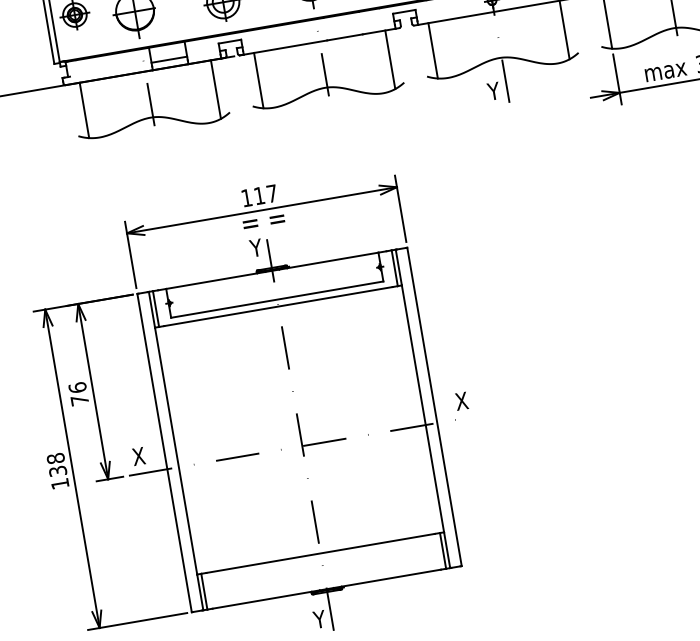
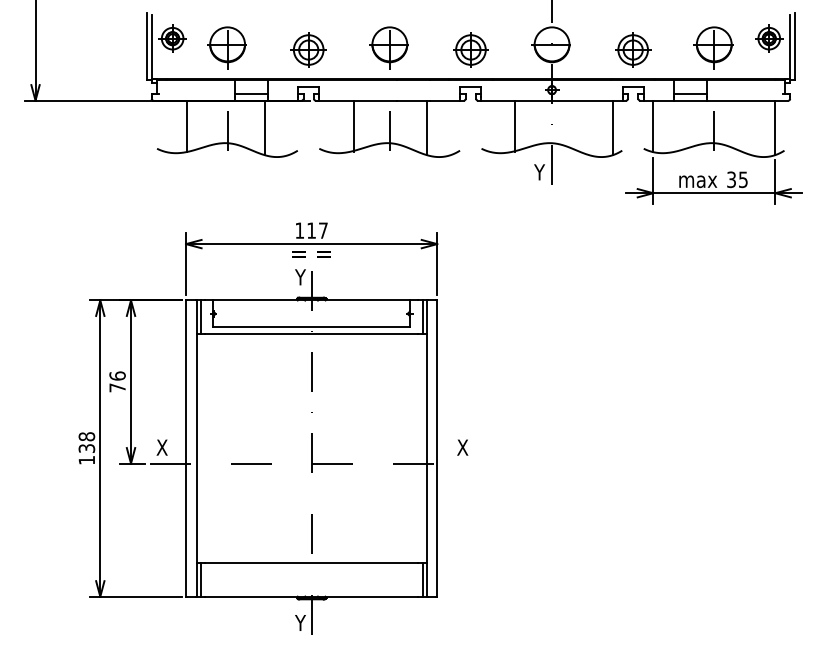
line: (433, 50) -> (515, 126), moved
line: (389, 59) -> (426, 127), moved
line: (258, 80) -> (353, 126), moved
line: (215, 89) -> (264, 127), moved
line: (84, 110) -> (186, 126), moved

